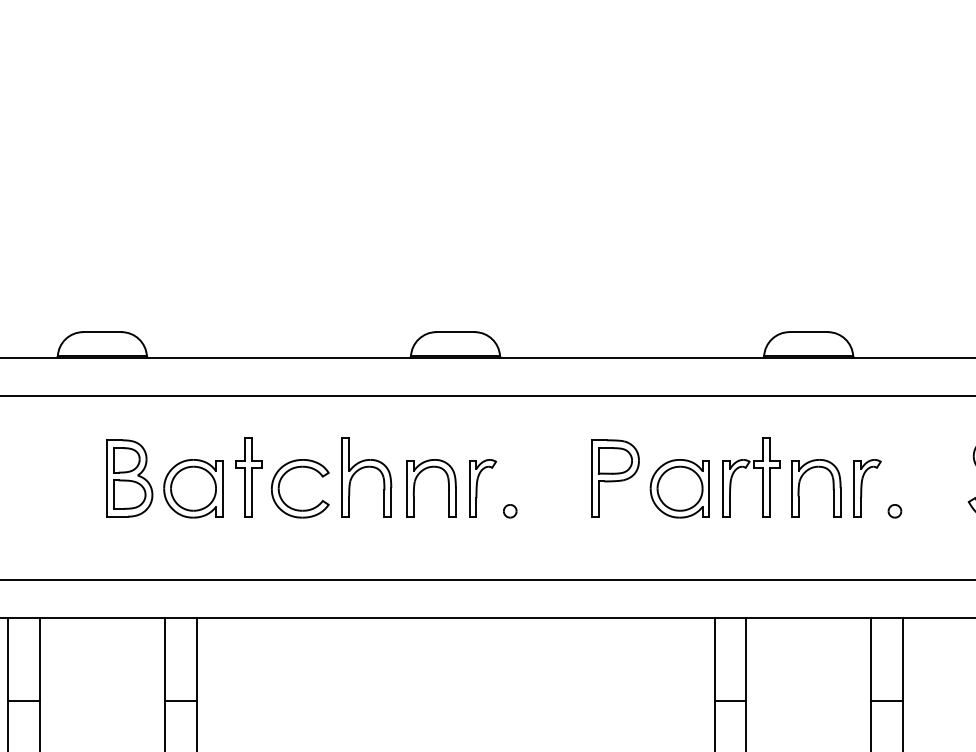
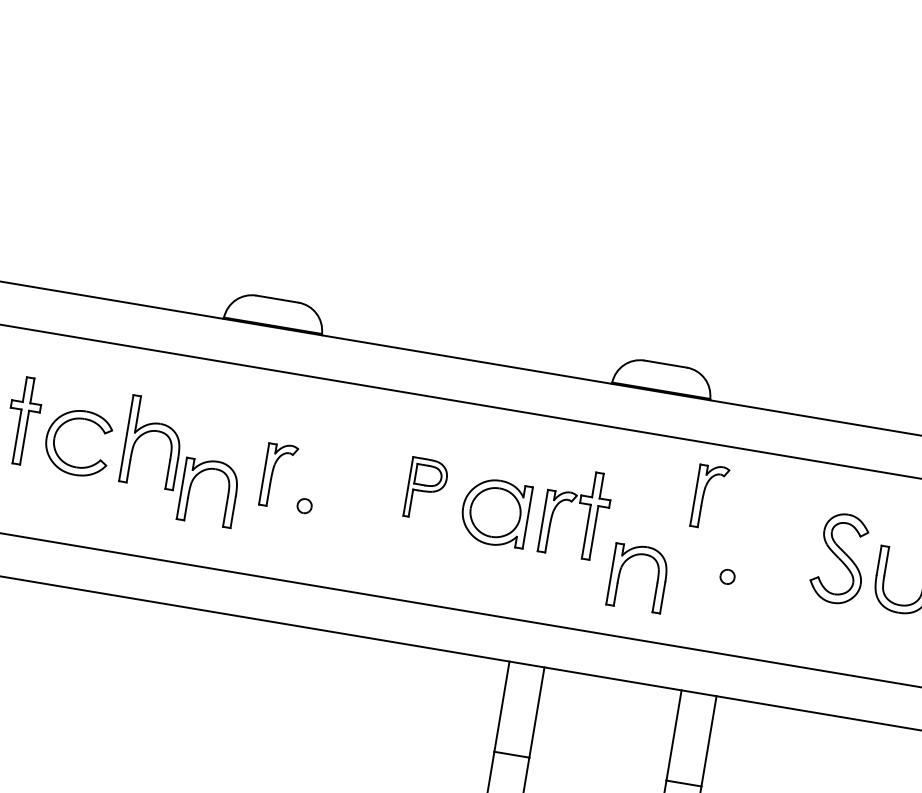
part: (615, 478) -> (426, 489), size x0.7
part: (415, 485) -> (191, 486), moved
part: (832, 488) -> (656, 581), moved
part: (867, 488) -> (709, 497), moved

